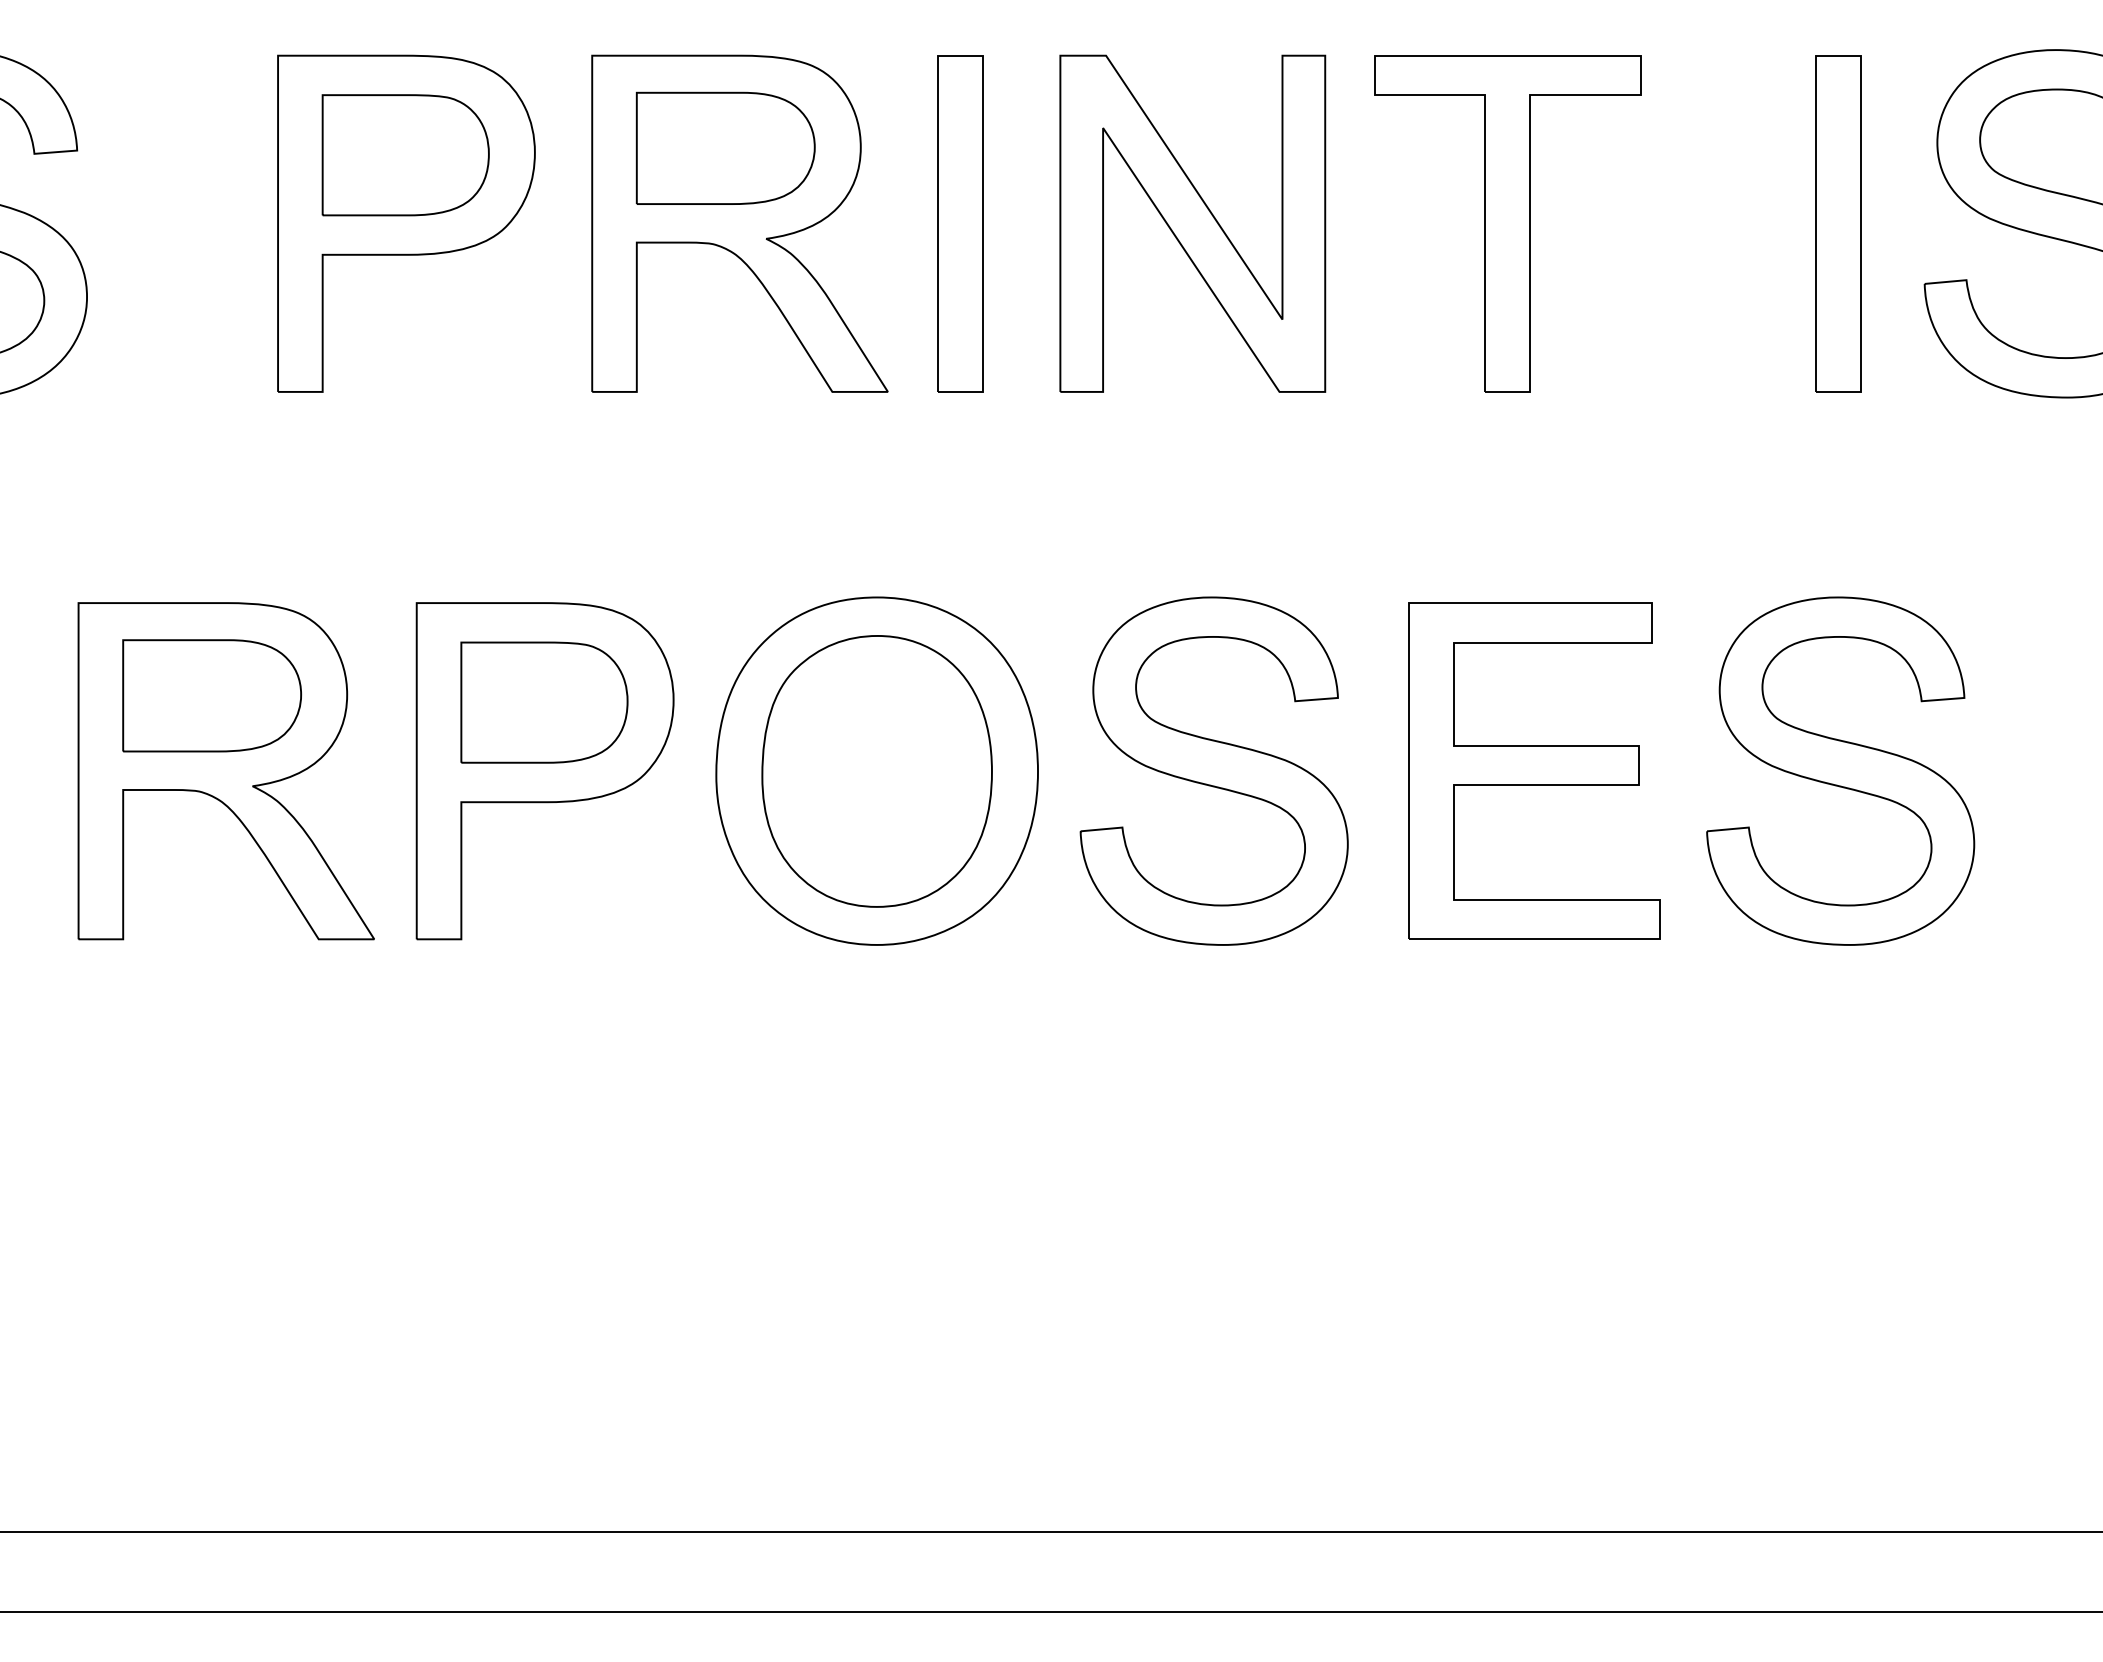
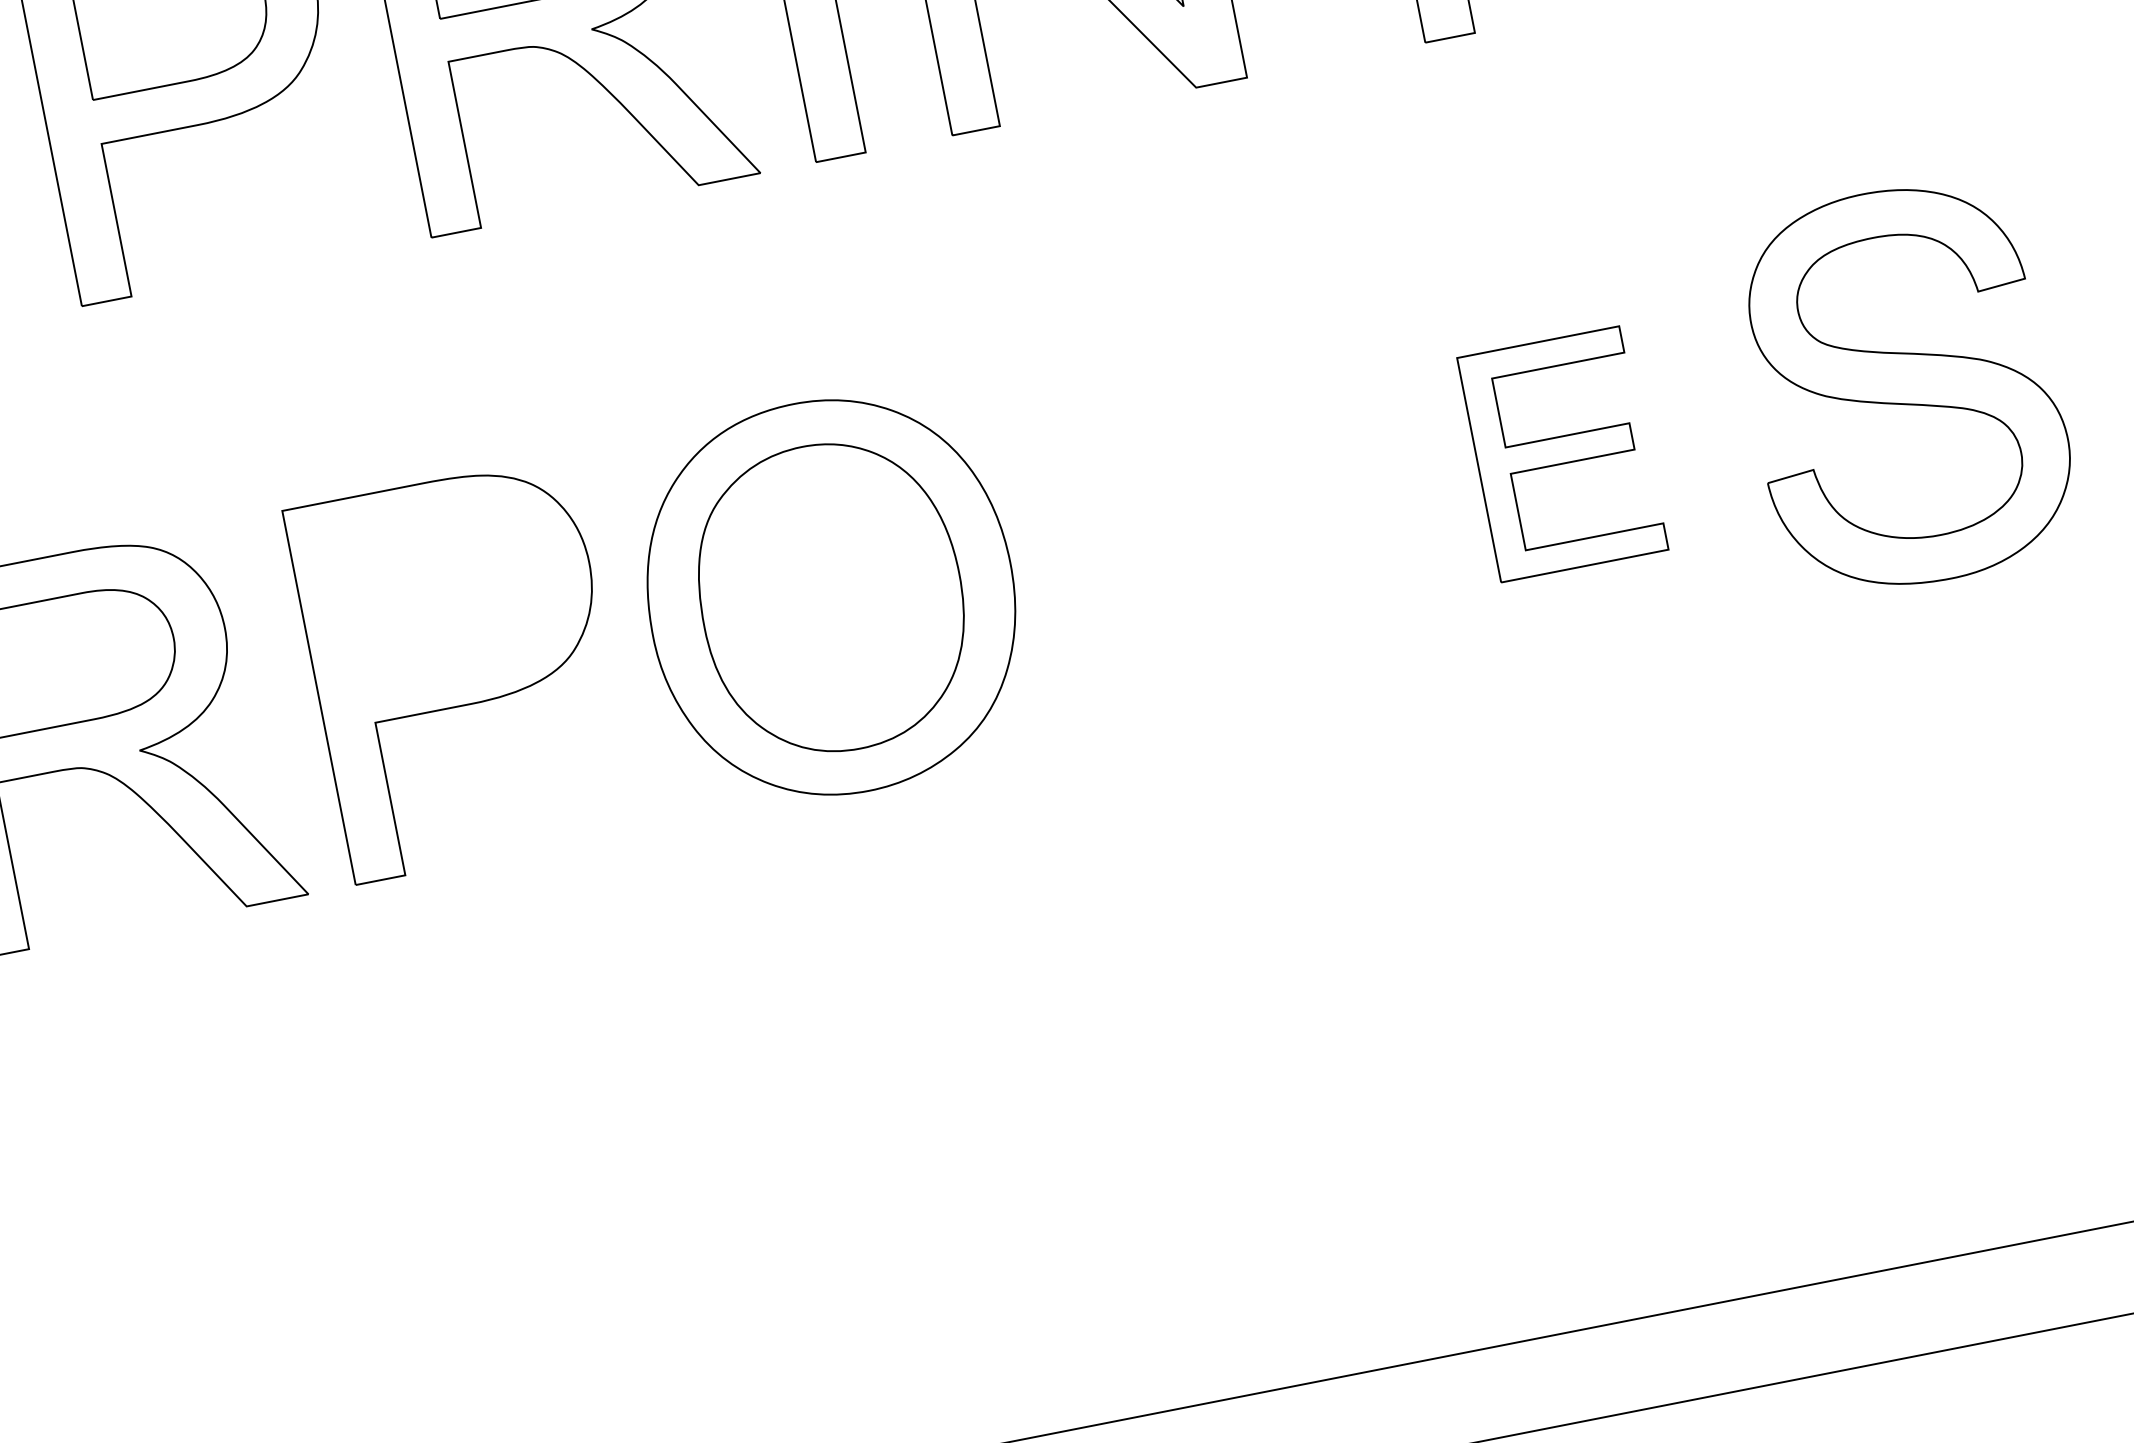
part: (544, 702) -> (446, 593), removed
part: (1213, 770) -> (1205, 523), removed
part: (1534, 770) -> (1562, 453), size x0.6

